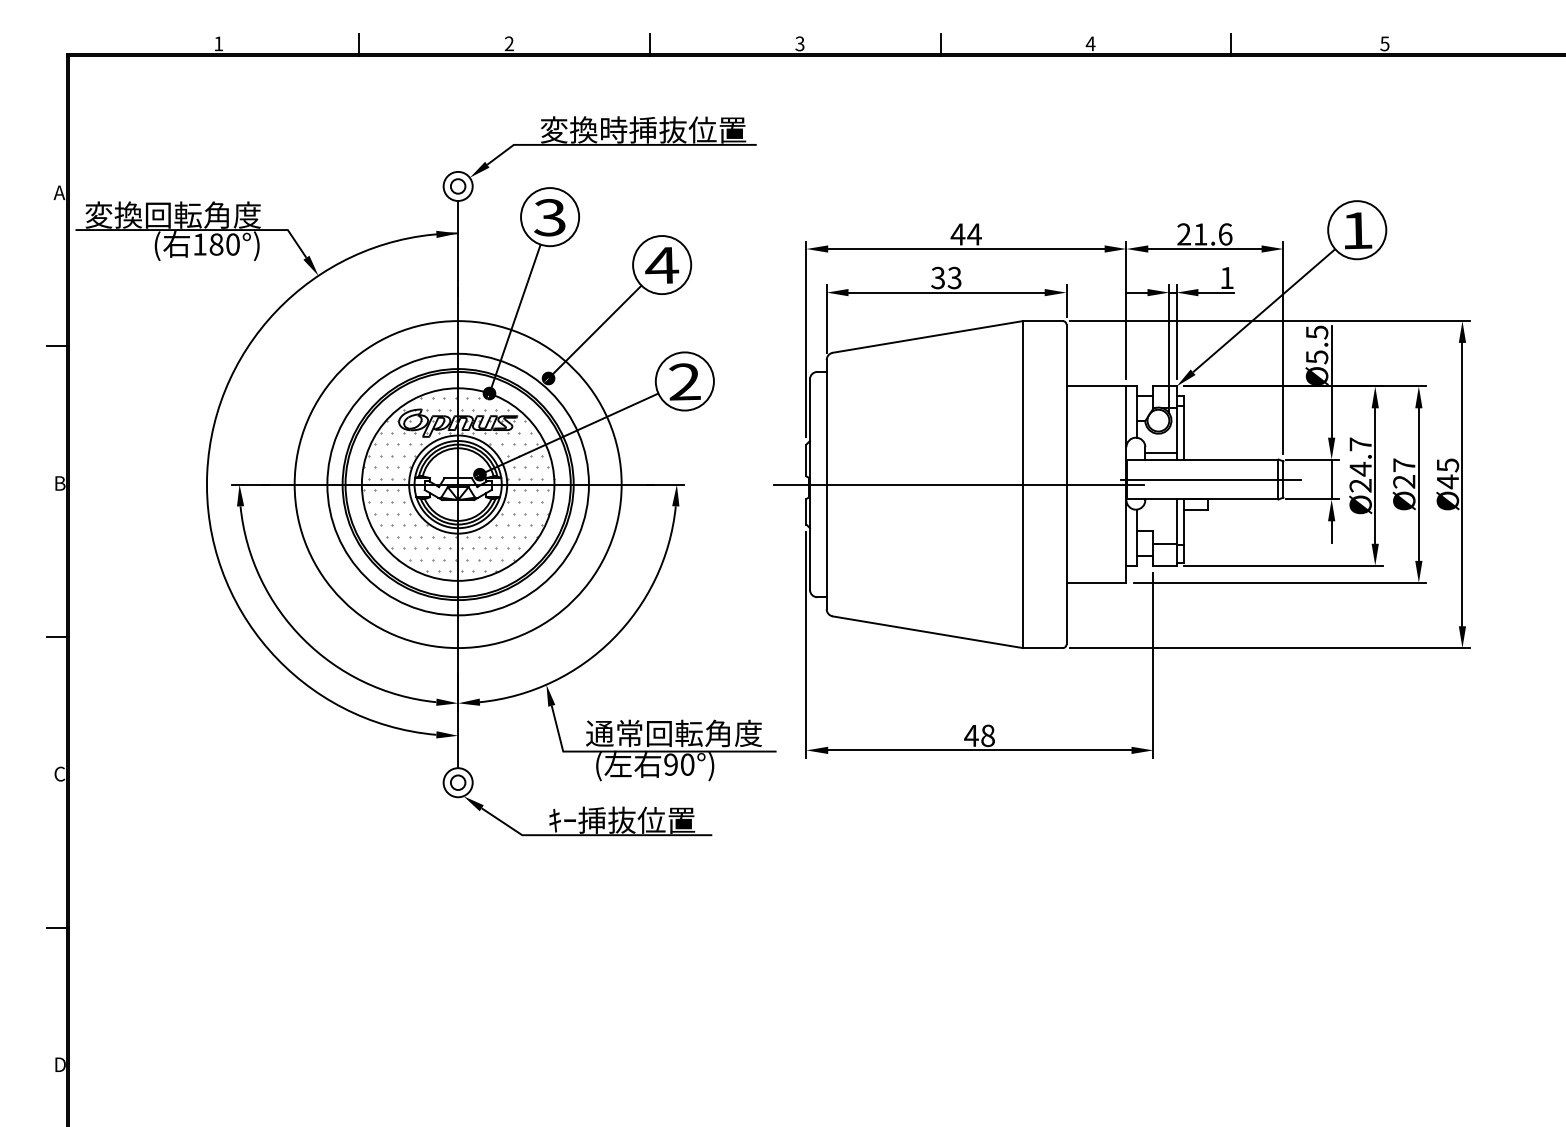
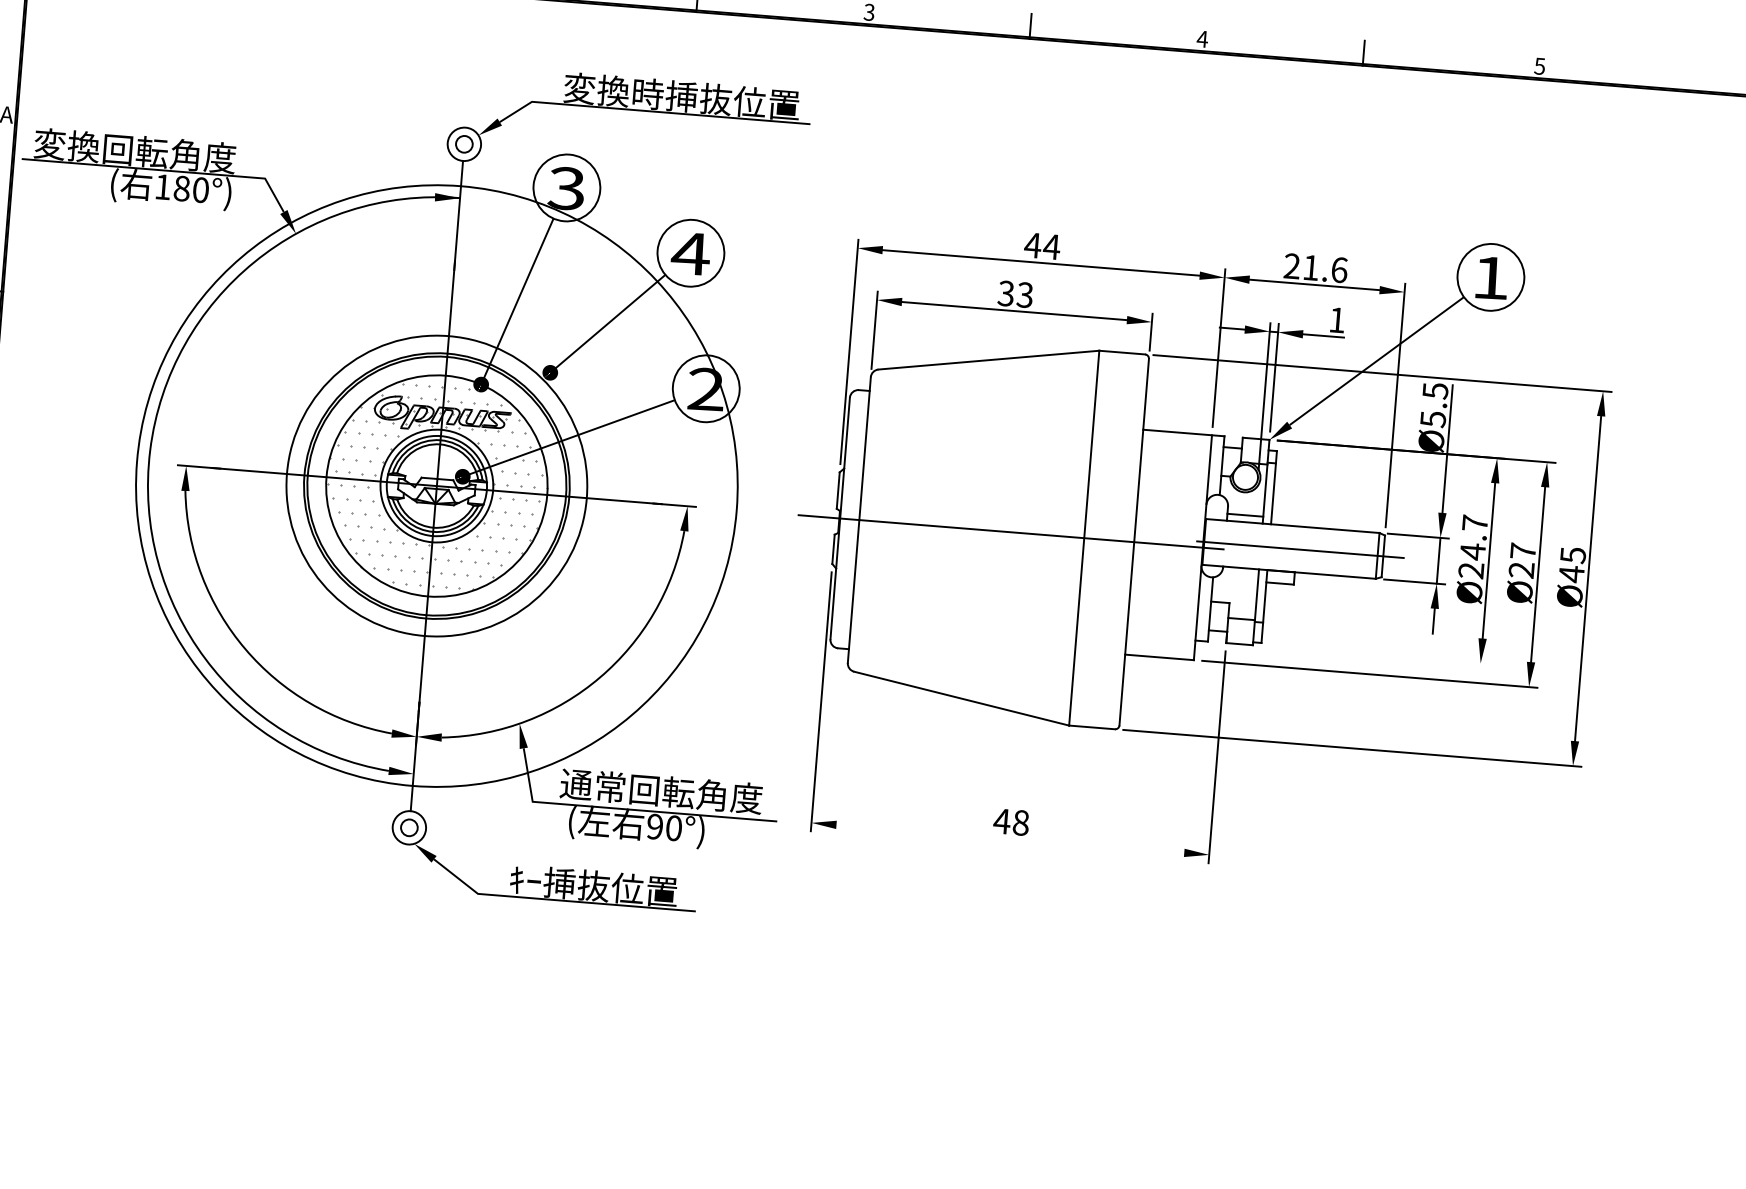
circle: (457, 484) -> (436, 485), size x1.6
line: (1282, 565) -> (1374, 654), removed
line: (979, 750) -> (1009, 838), removed

